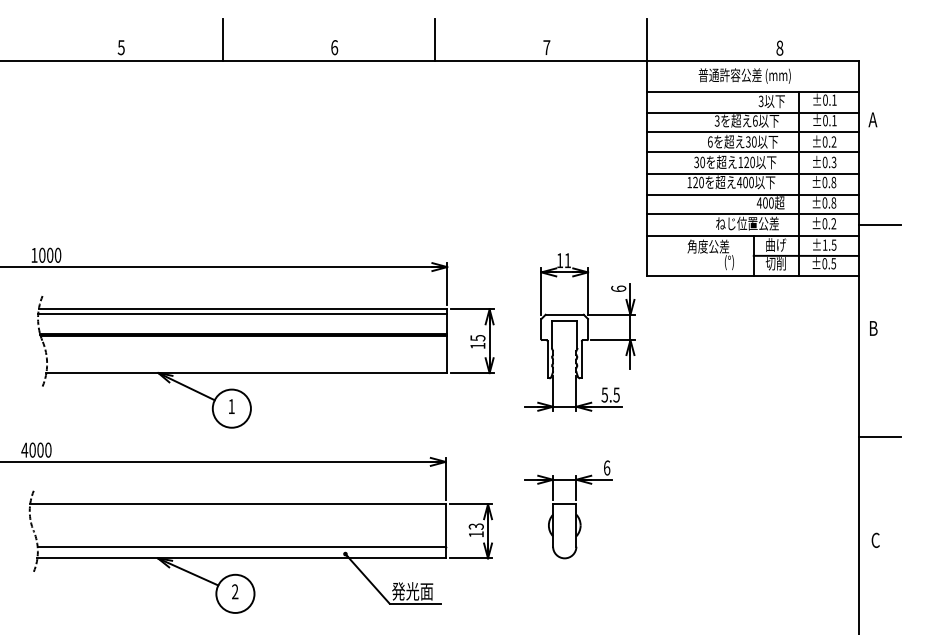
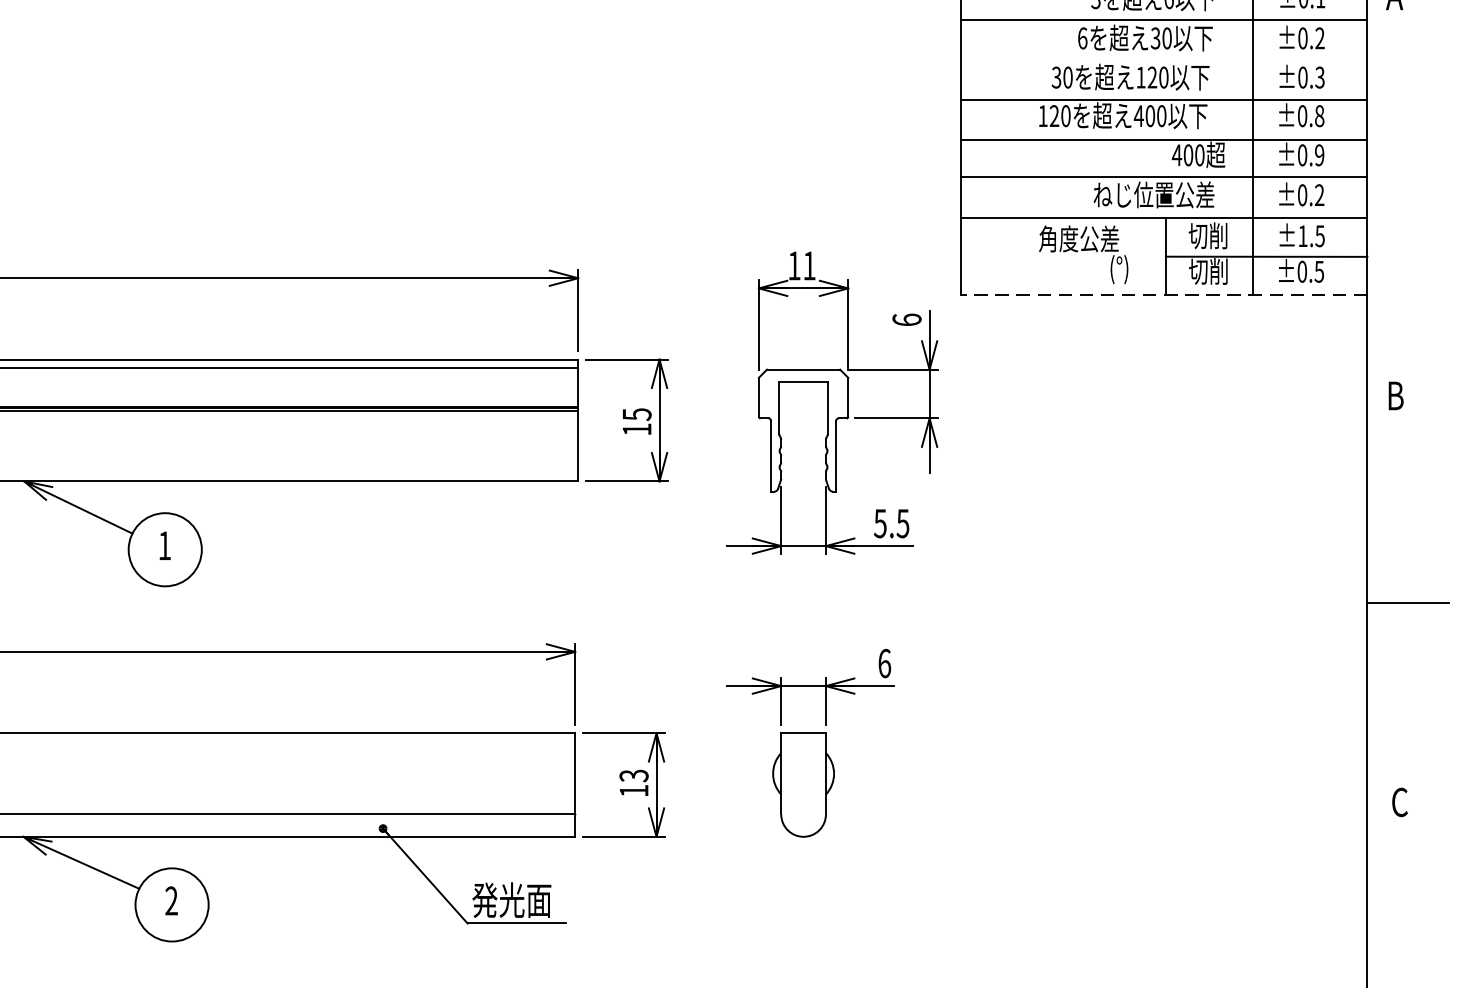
line: (752, 151) -> (1163, 56), removed
text: (833, 202) -> (1318, 154), ±0.8 -> ±0.9
line: (879, 224) -> (1407, 196), removed
text: (775, 244) -> (1207, 234), 曲げ -> 切削
line: (752, 276) -> (1163, 296), solid -> dashed

